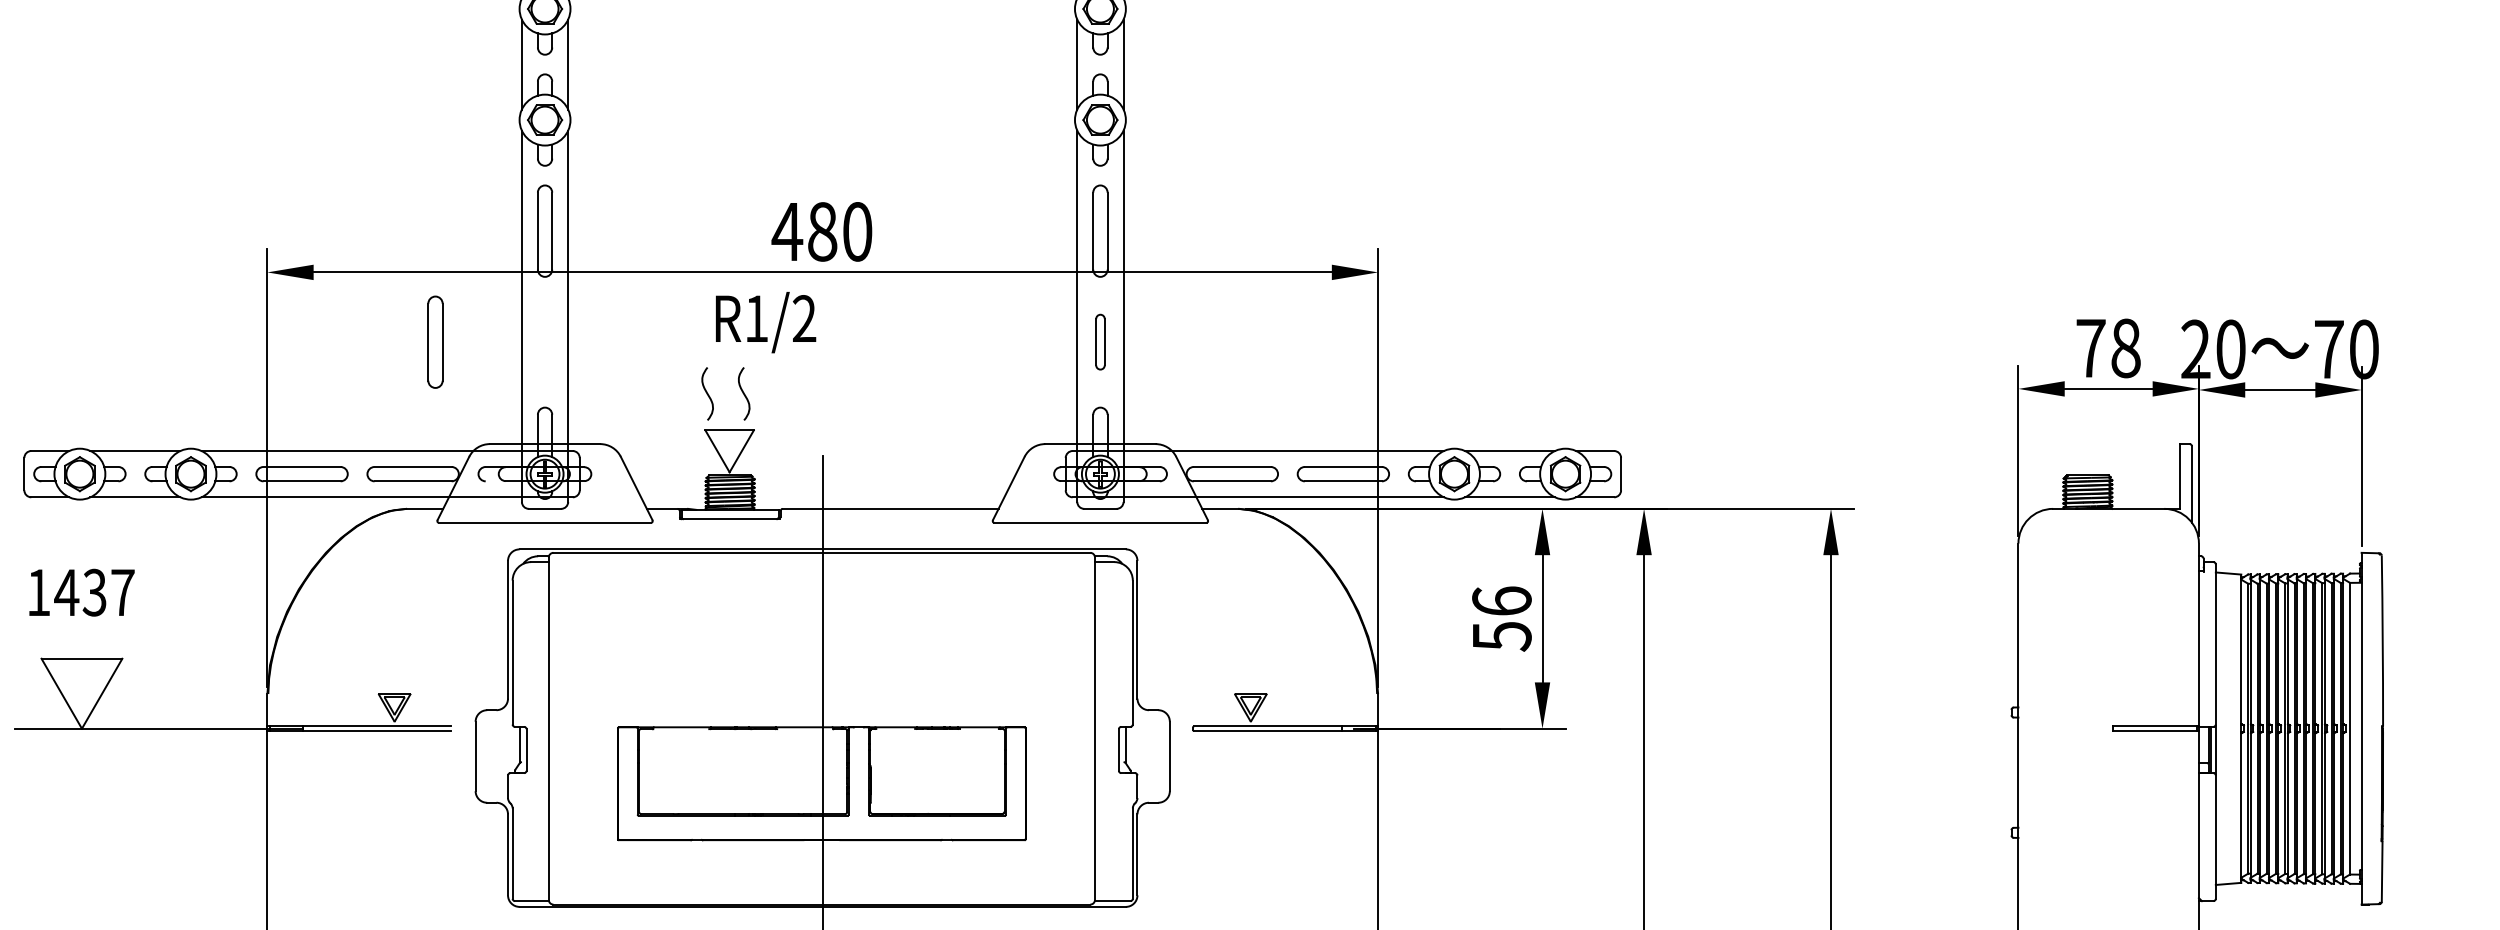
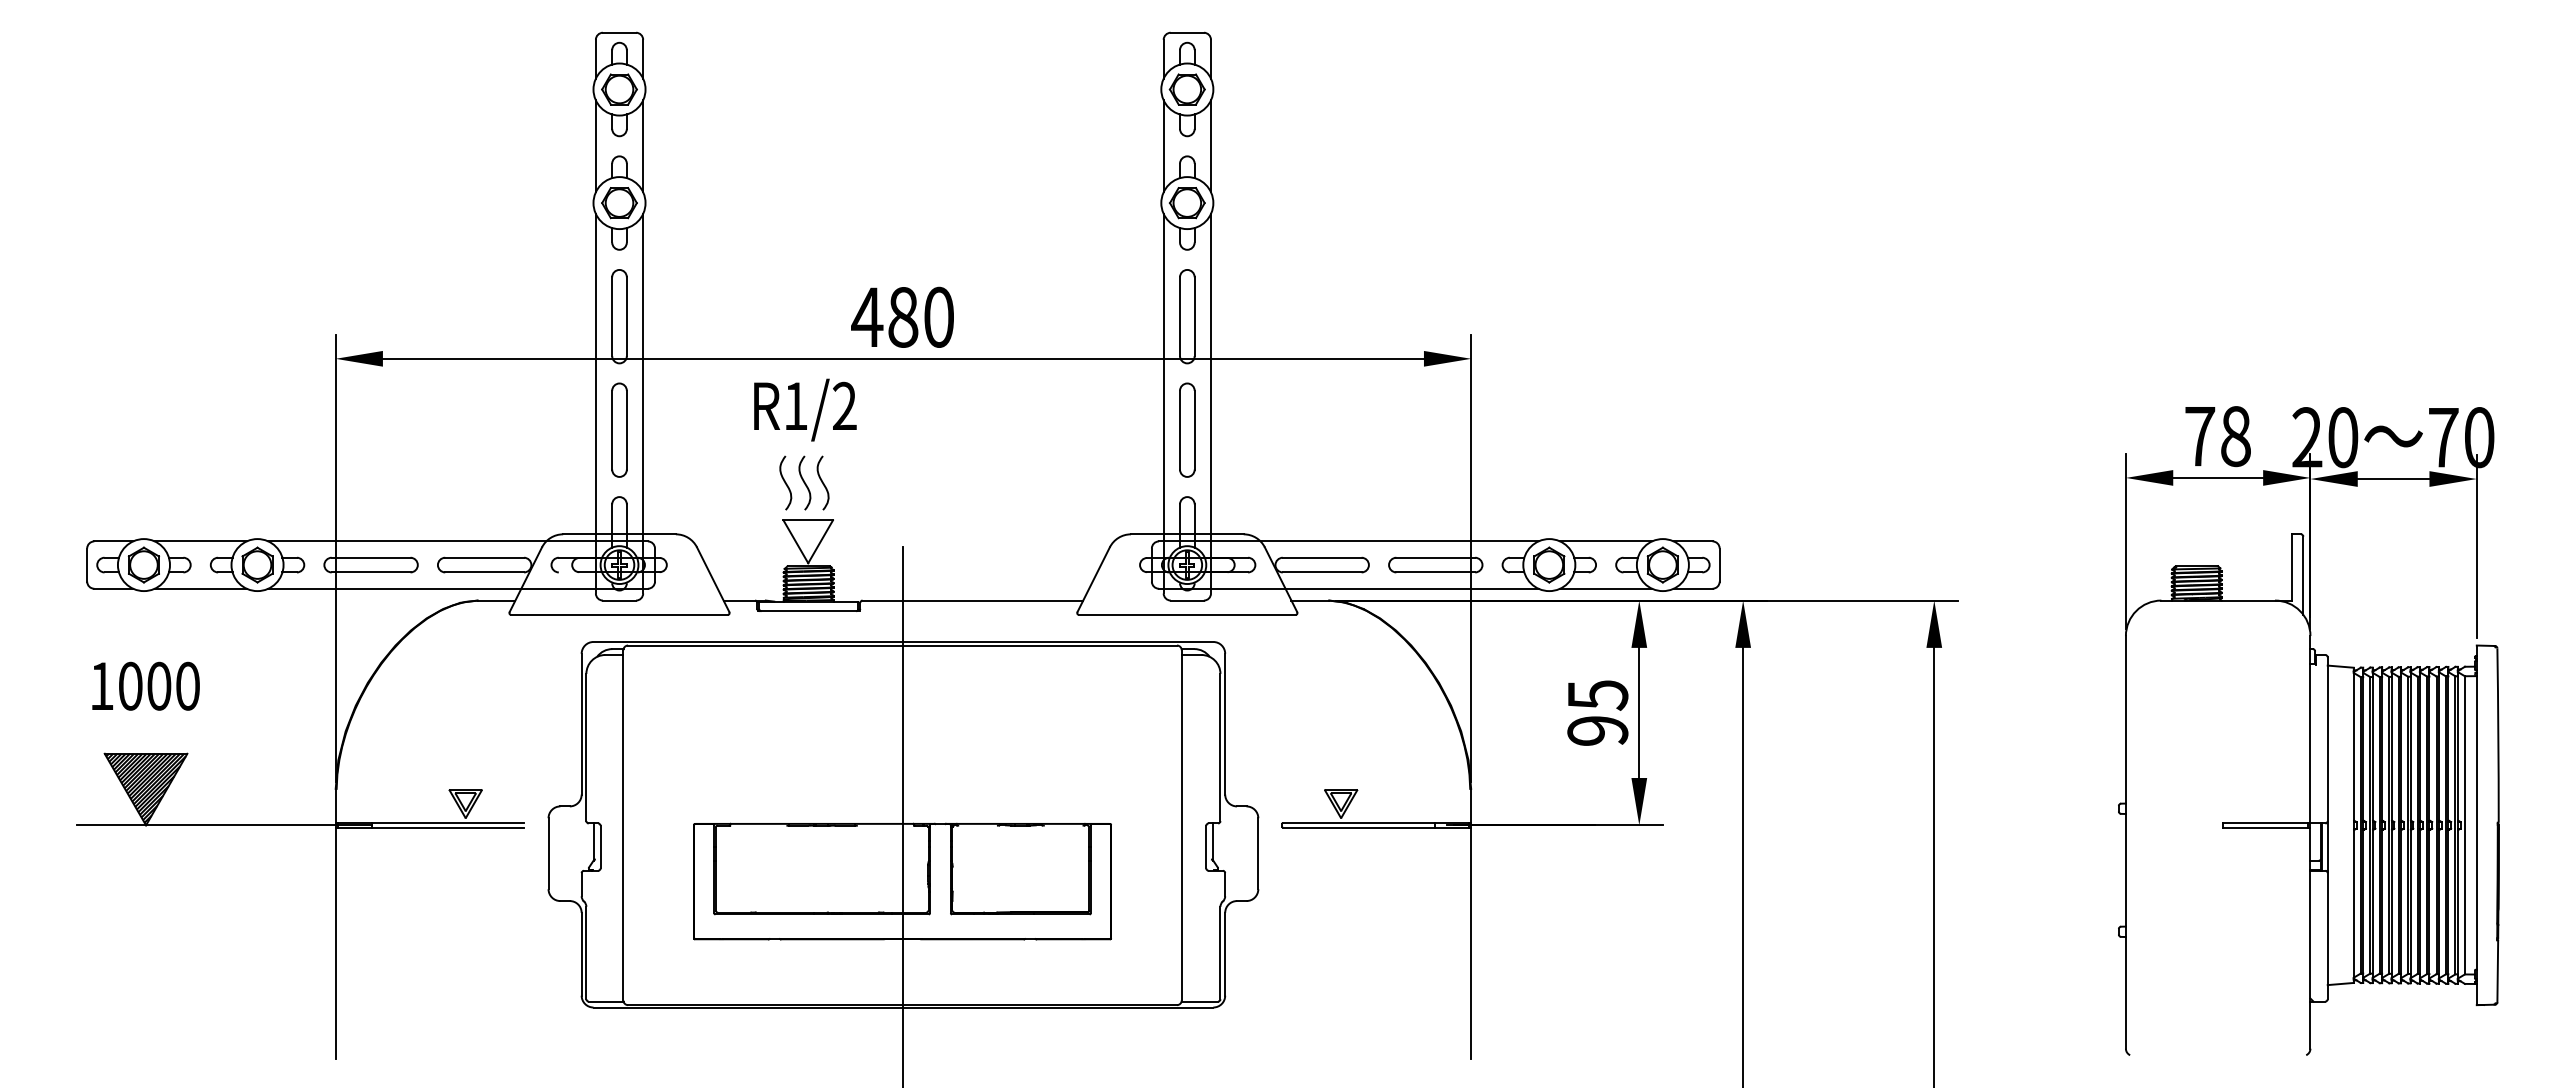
text: (766, 321) -> (805, 409), moved
part: (435, 341) -> (619, 429), moved
part: (1100, 341) -> (1187, 429), size x1.67
curve: (725, 393) -> (804, 482), added
text: (94, 591) -> (158, 685), 1437 -> 1000
text: (1501, 619) -> (1597, 713), 56 -> 95
hatch: (80, 691) -> (144, 787), added

